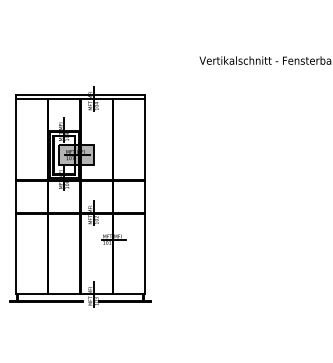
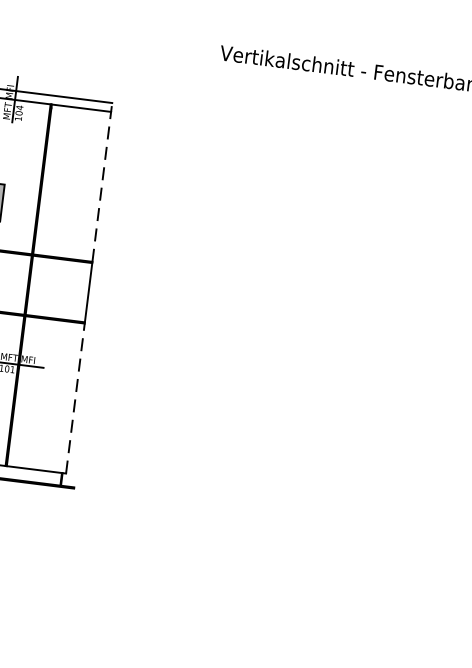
line: (145, 137) -> (102, 182), solid -> dashed
line: (145, 253) -> (75, 397), solid -> dashed

